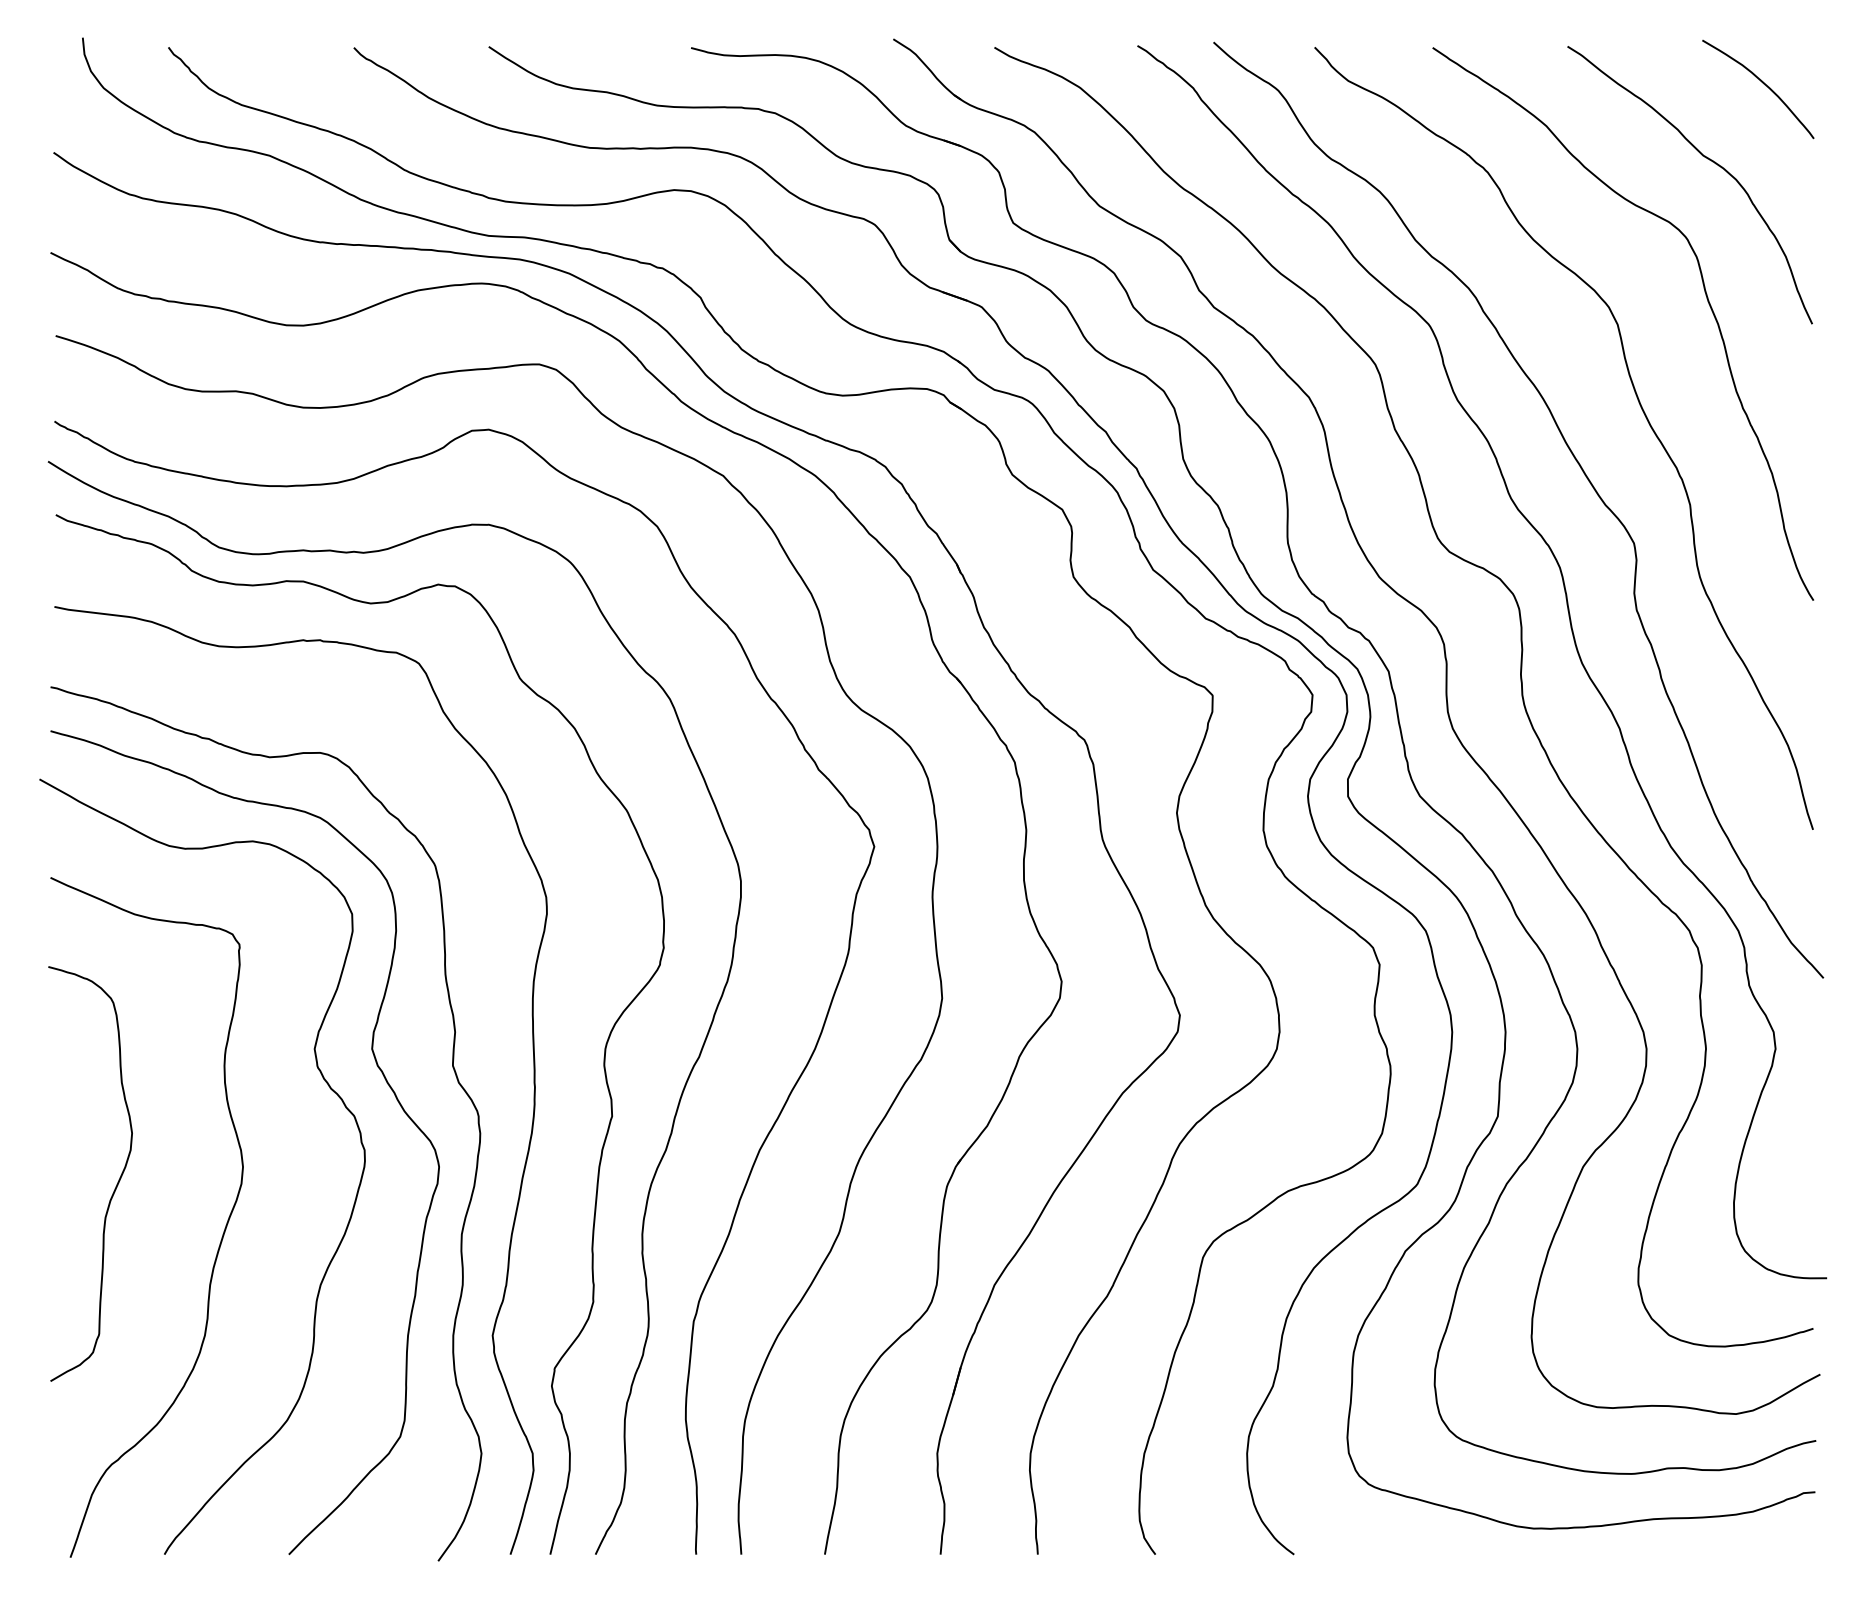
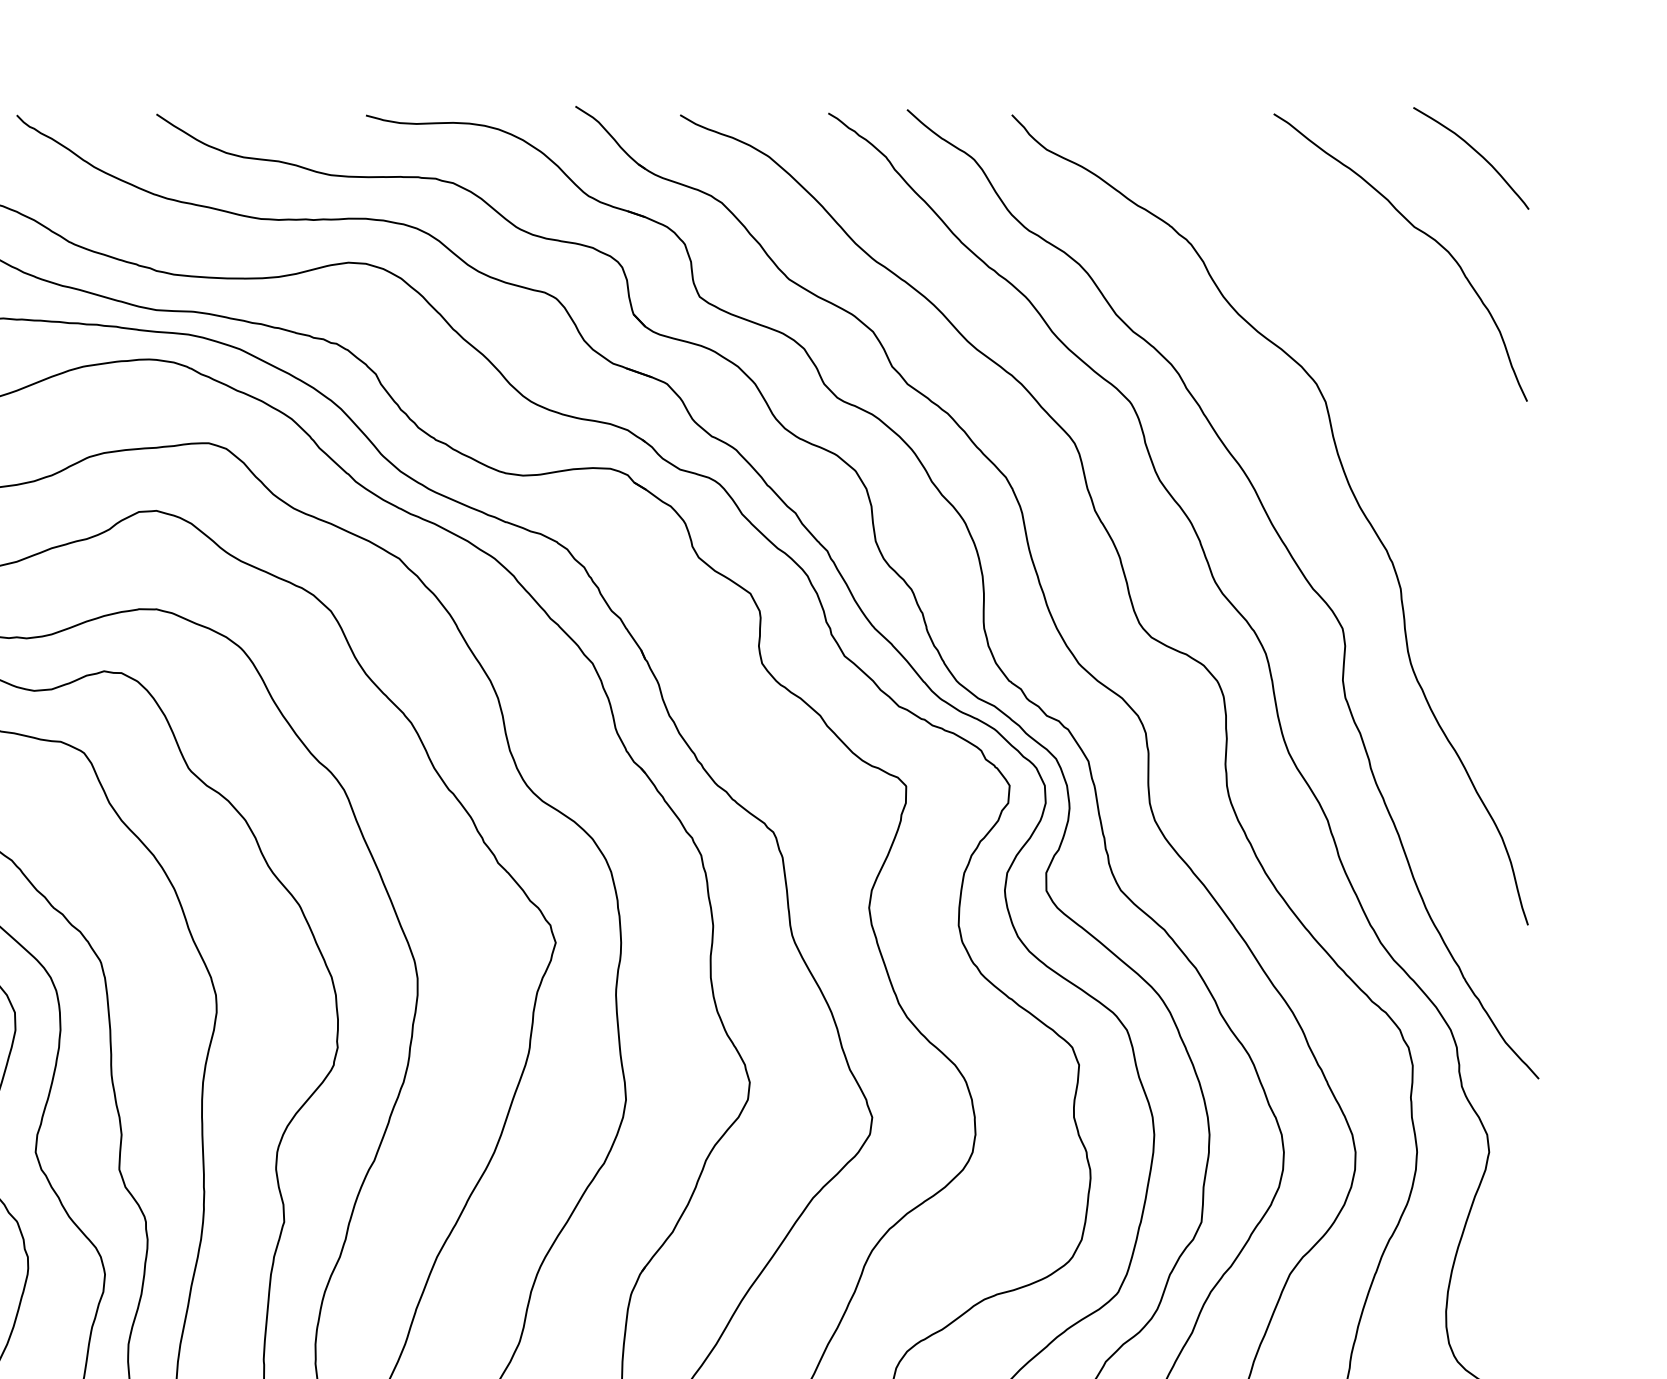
curve: (1705, 295) -> (1416, 371), removed

